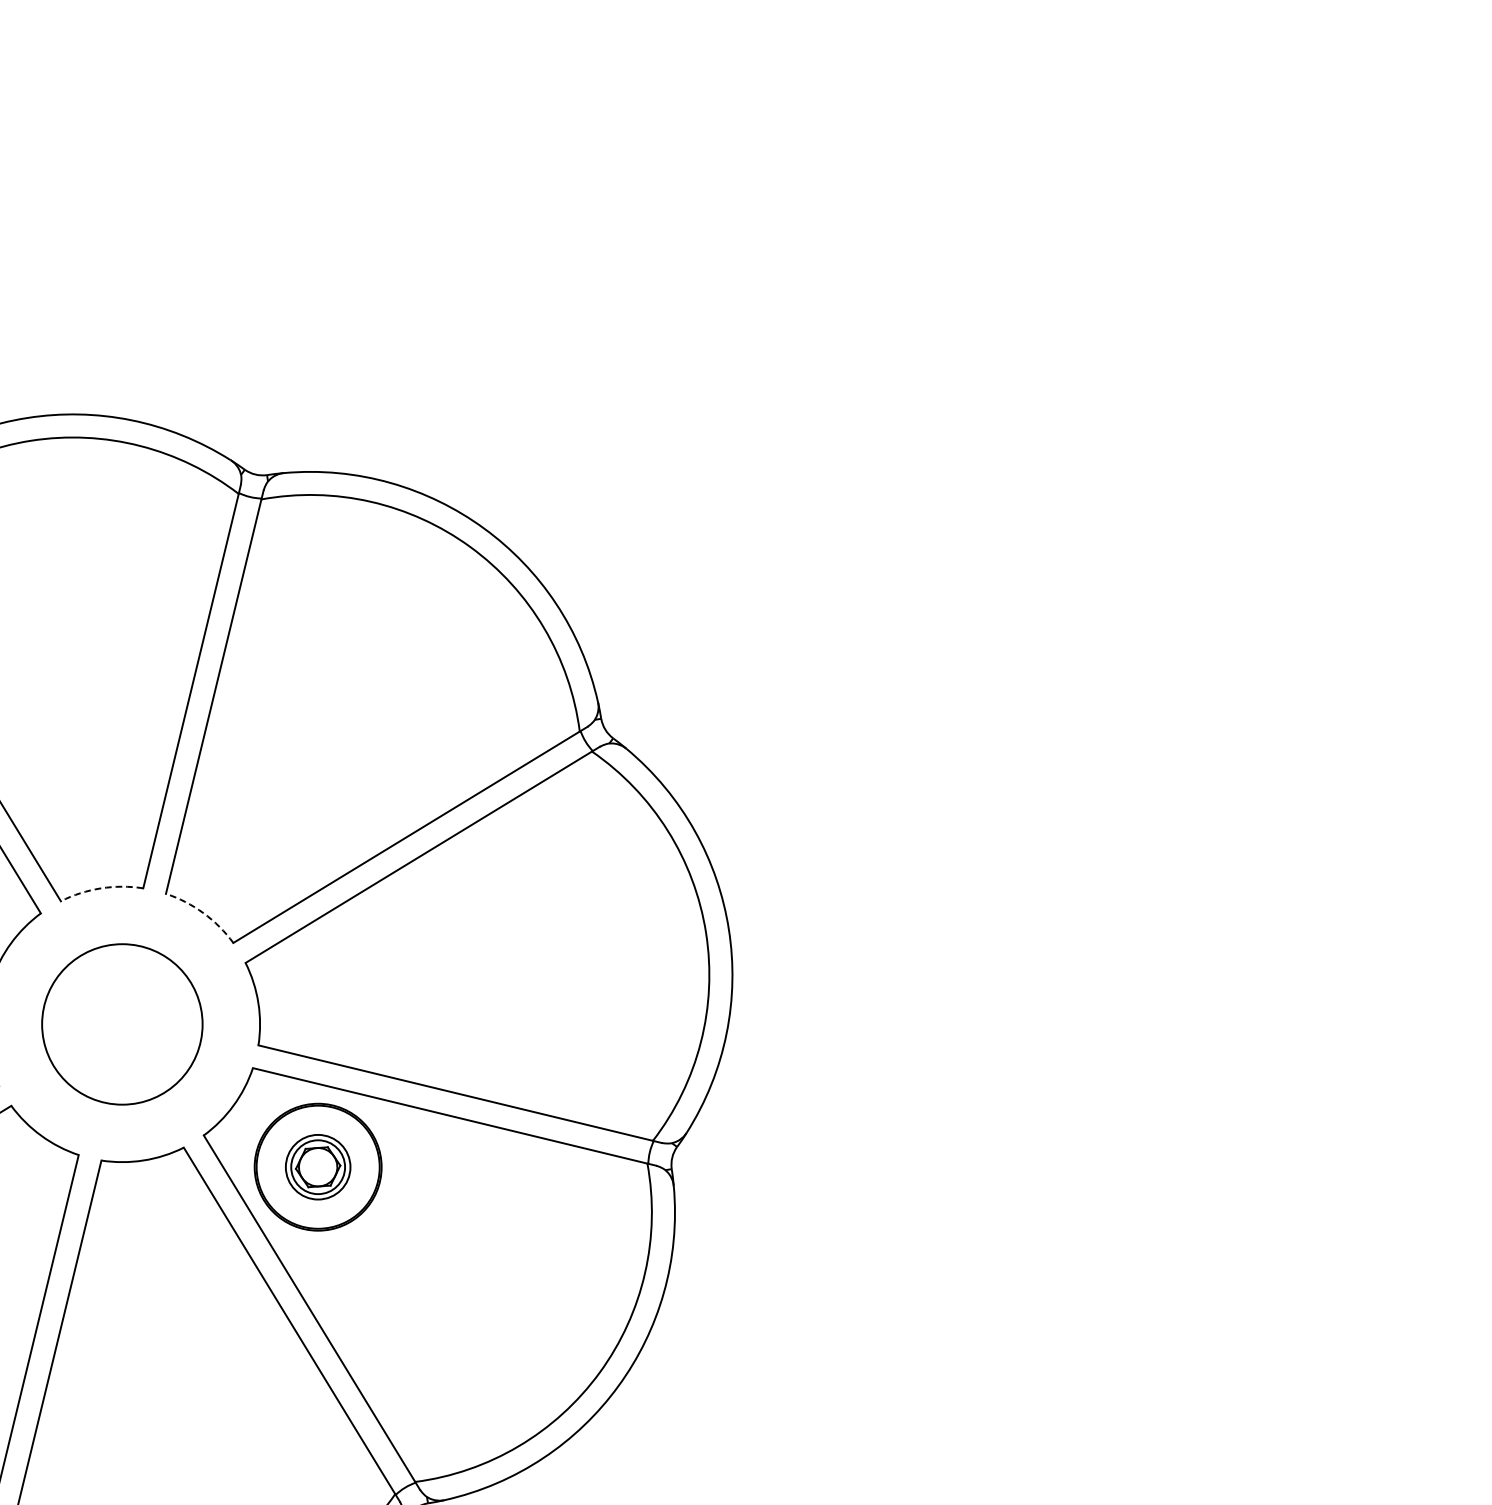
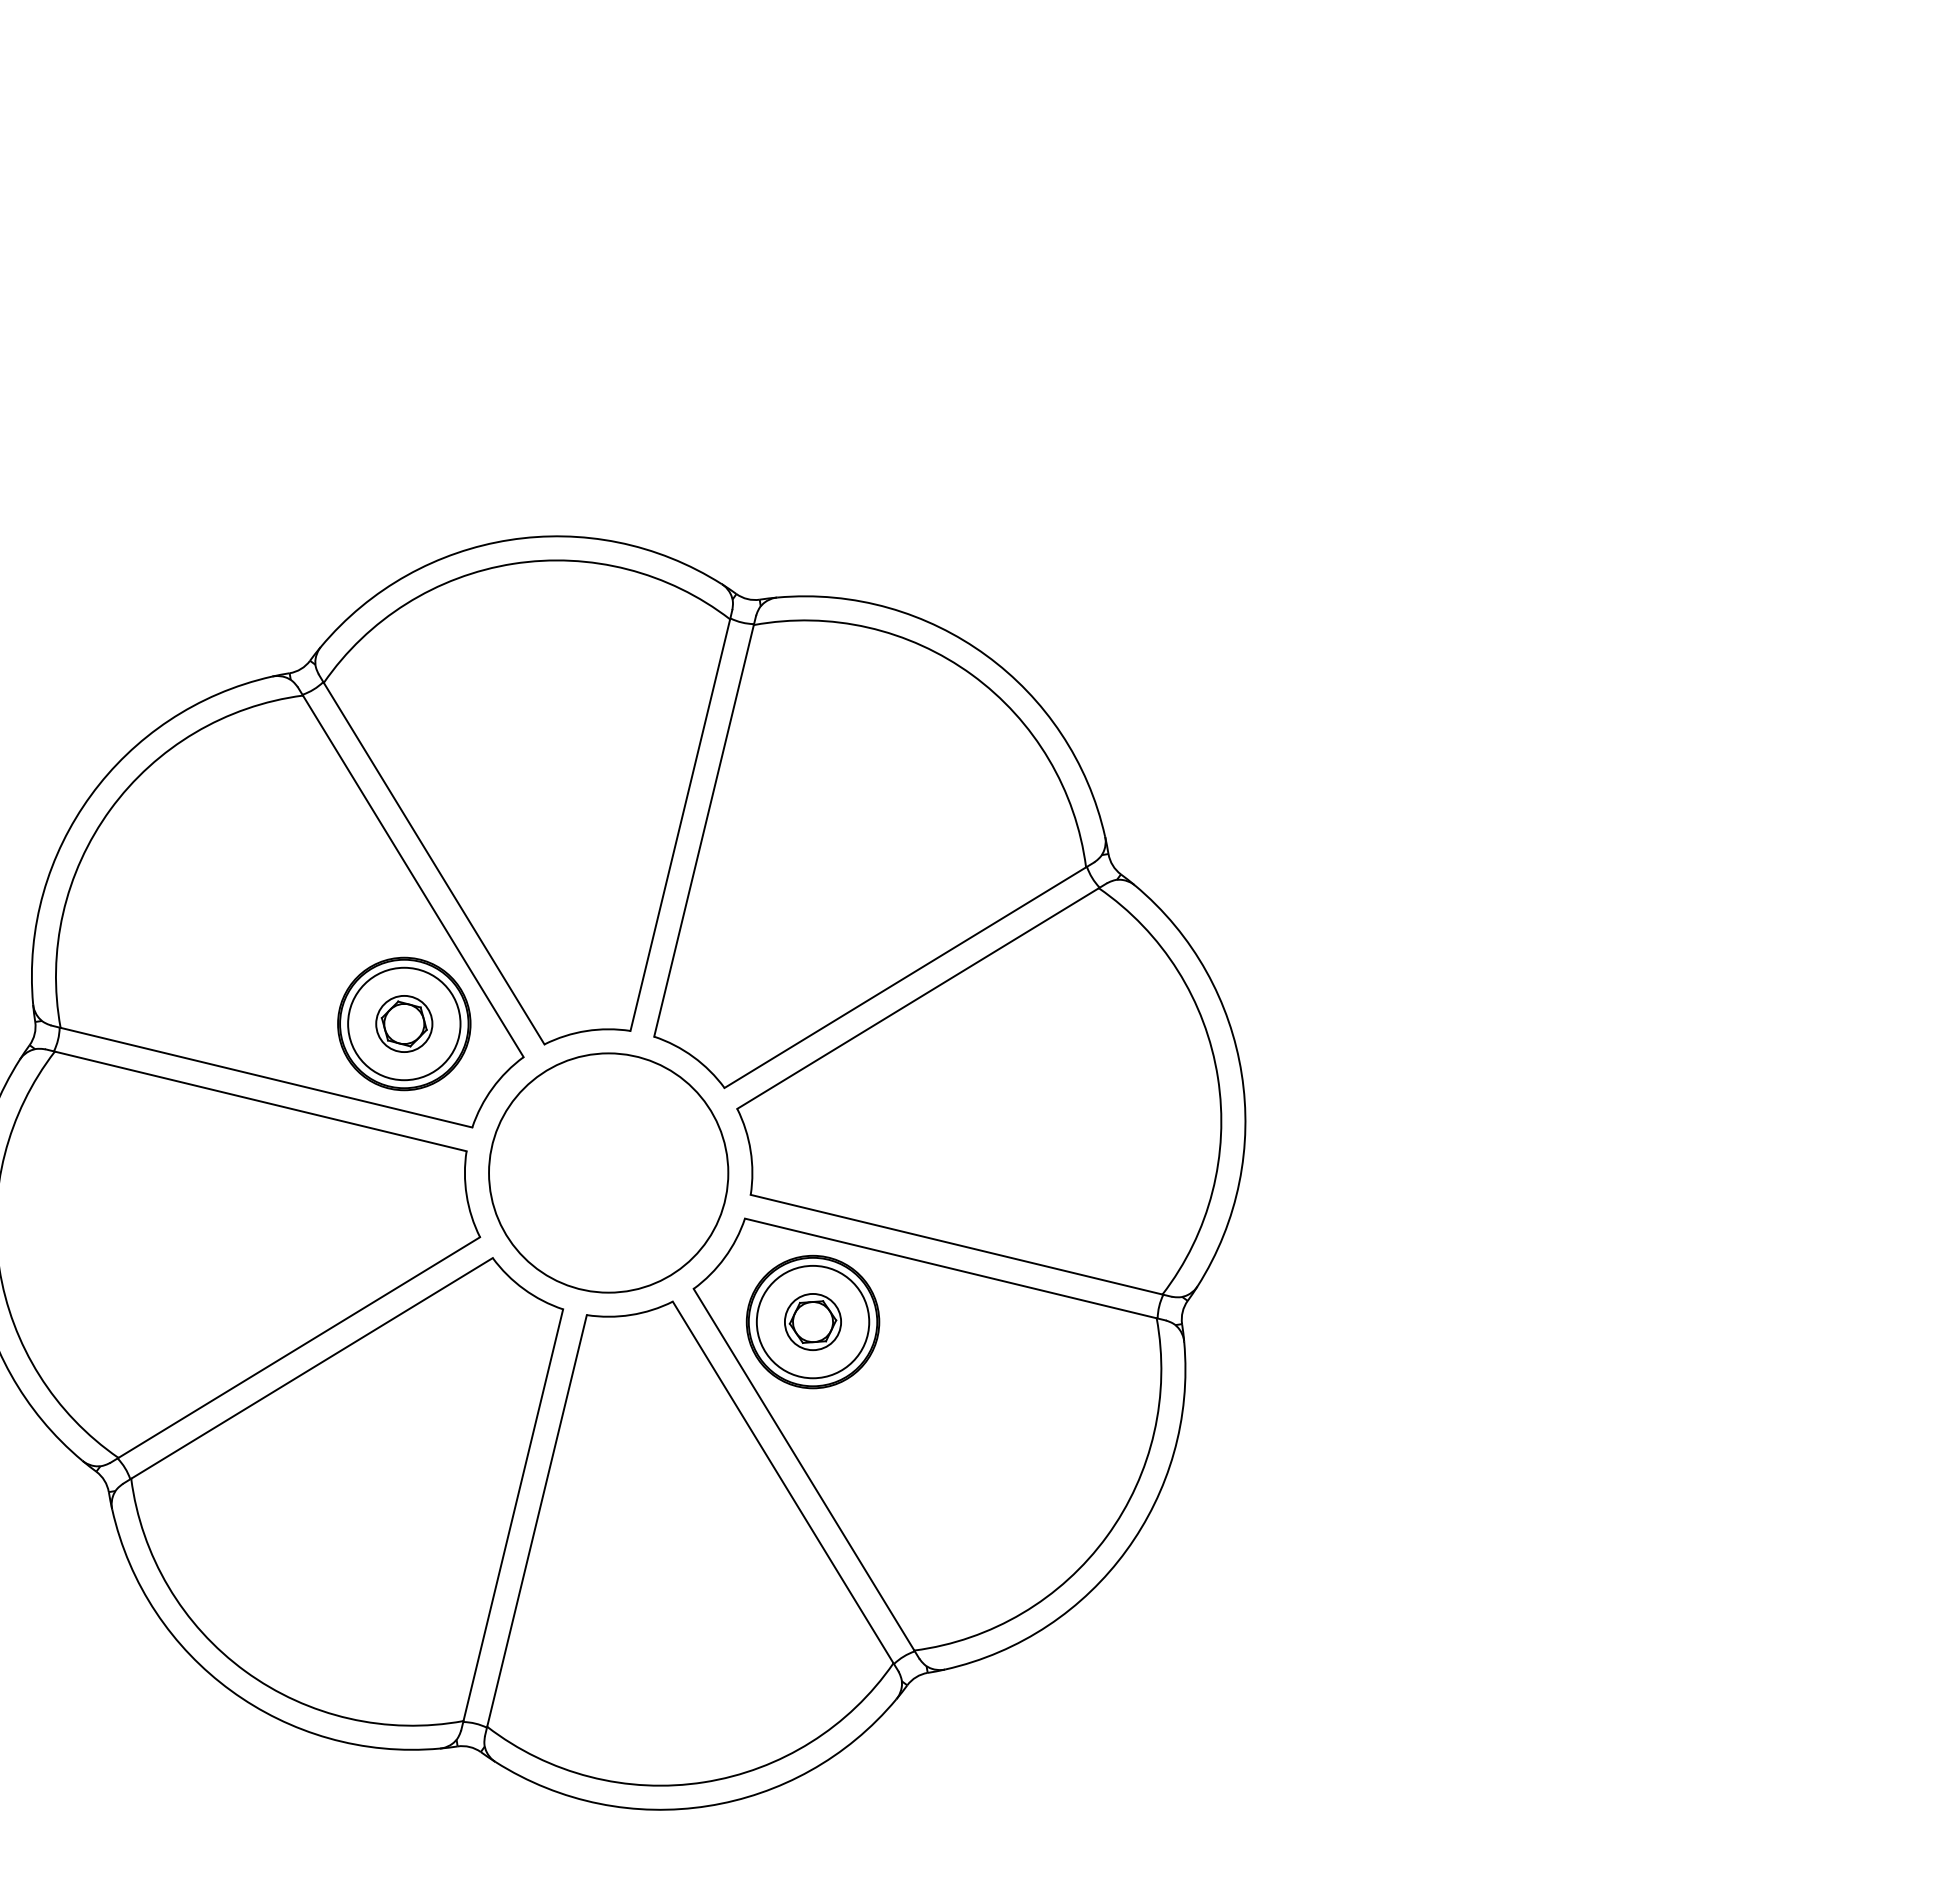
arc: (101, 888) -> (586, 1031), dashed -> solid
arc: (203, 912) -> (693, 1056), dashed -> solid
circle: (122, 1023) -> (608, 1172), size x1.43
circle: (317, 1166) -> (812, 1321), size x1.67

